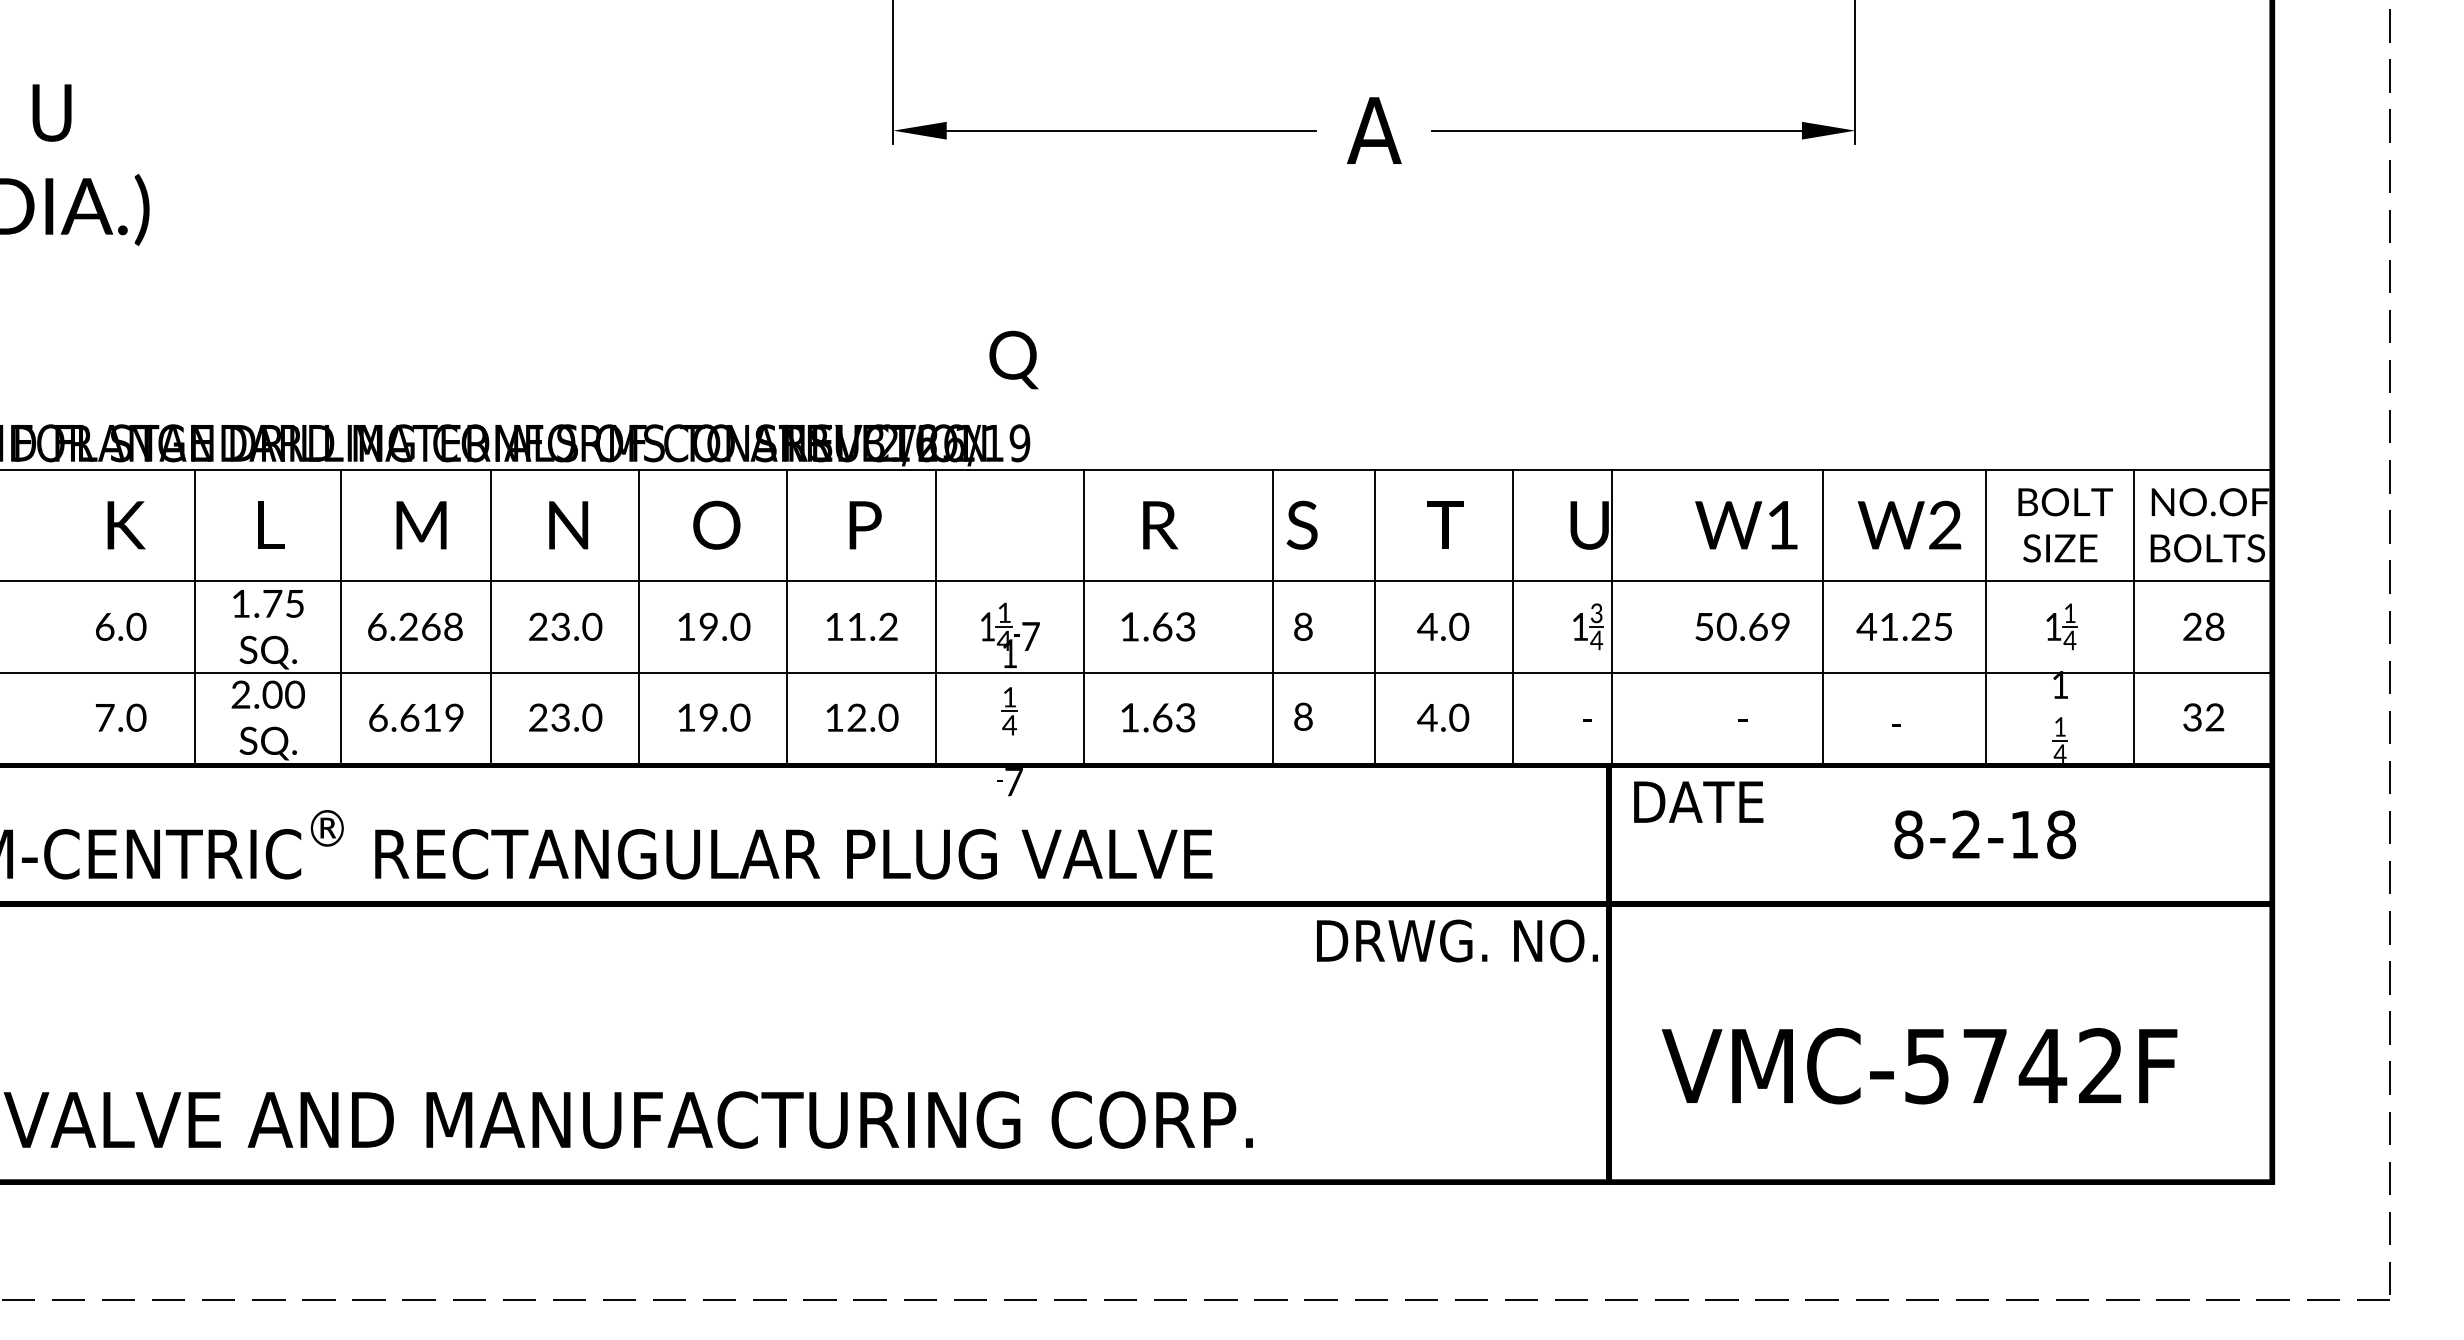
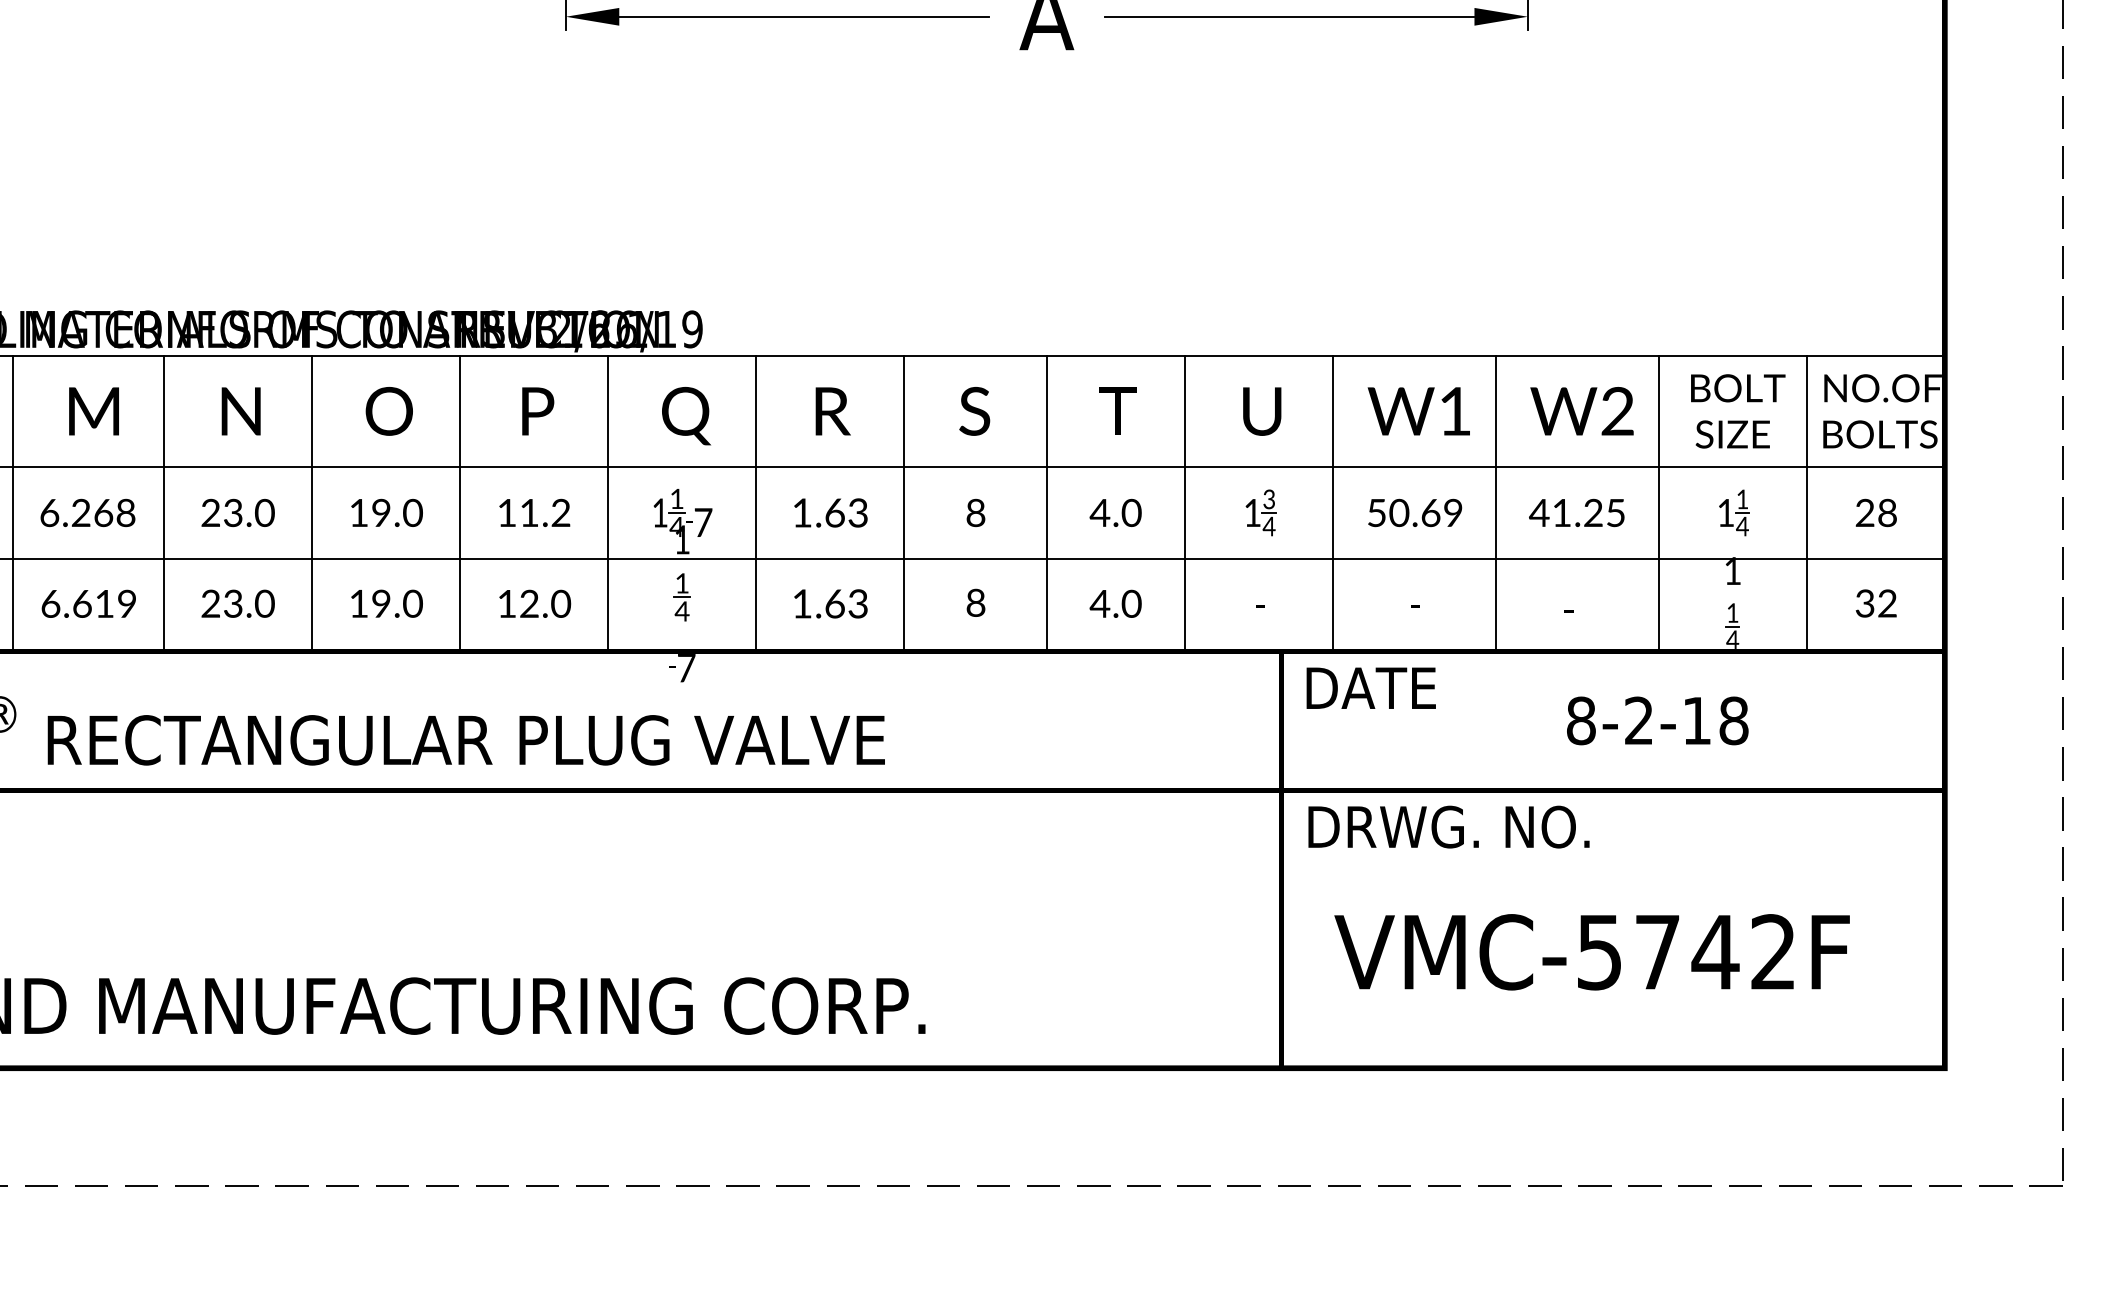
text: (1013, 359) -> (686, 415), moved
line: (1272, 617) -> (904, 503), moved
line: (1611, 617) -> (1333, 503), moved
text: (1457, 940) -> (1449, 826), moved

